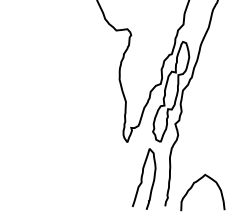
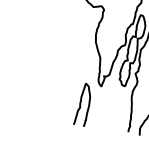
curve: (142, 178) -> (80, 104), moved

